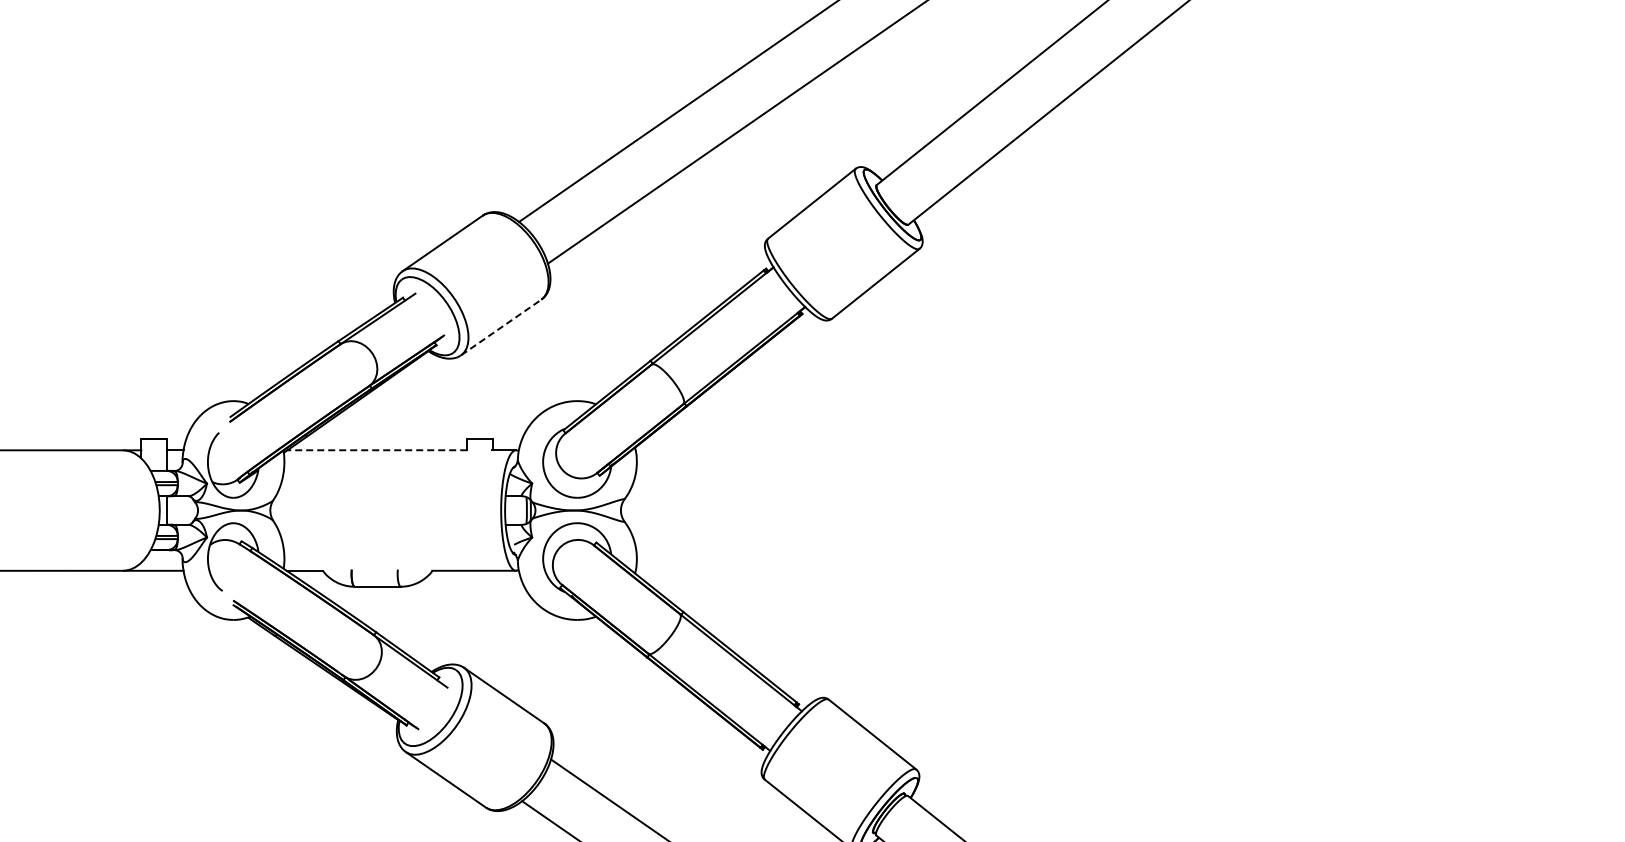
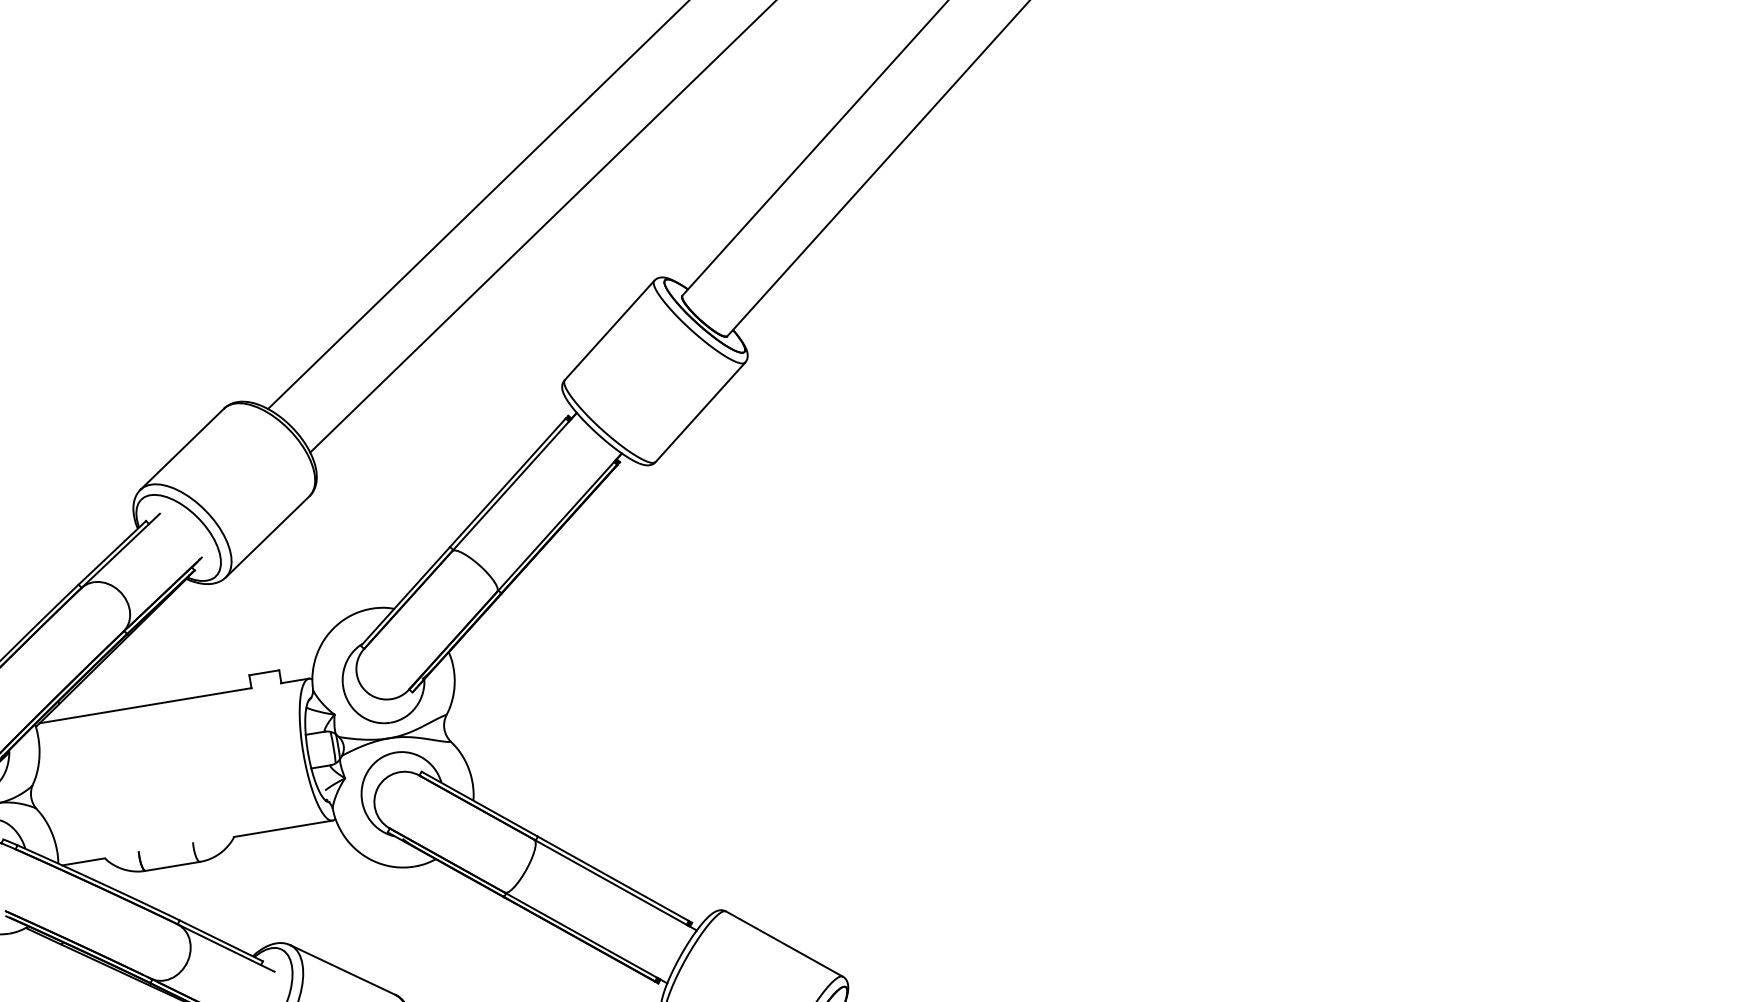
line: (501, 327) -> (267, 536), dashed -> solid
line: (377, 450) -> (145, 705), dashed -> solid

